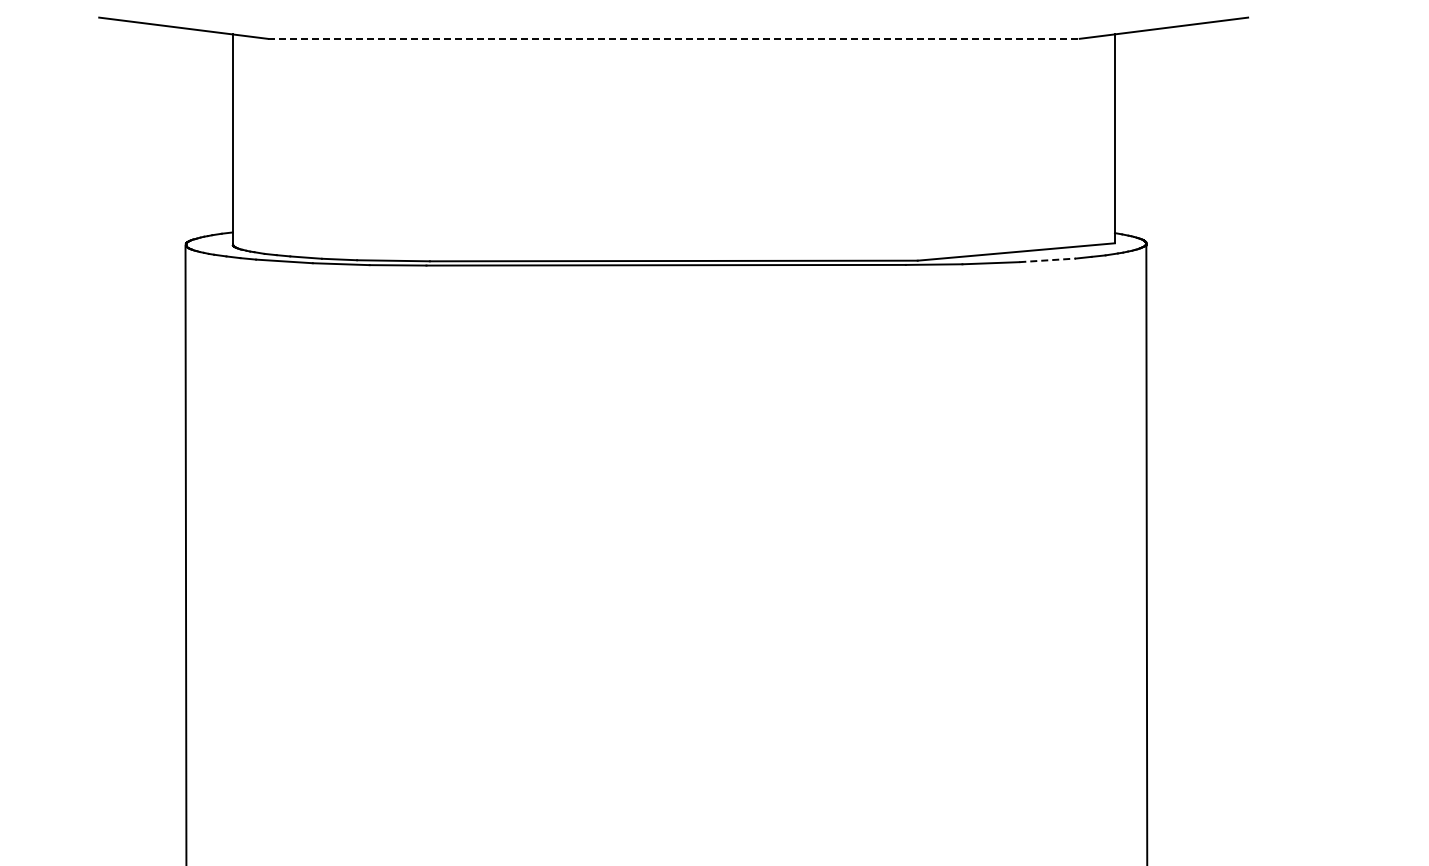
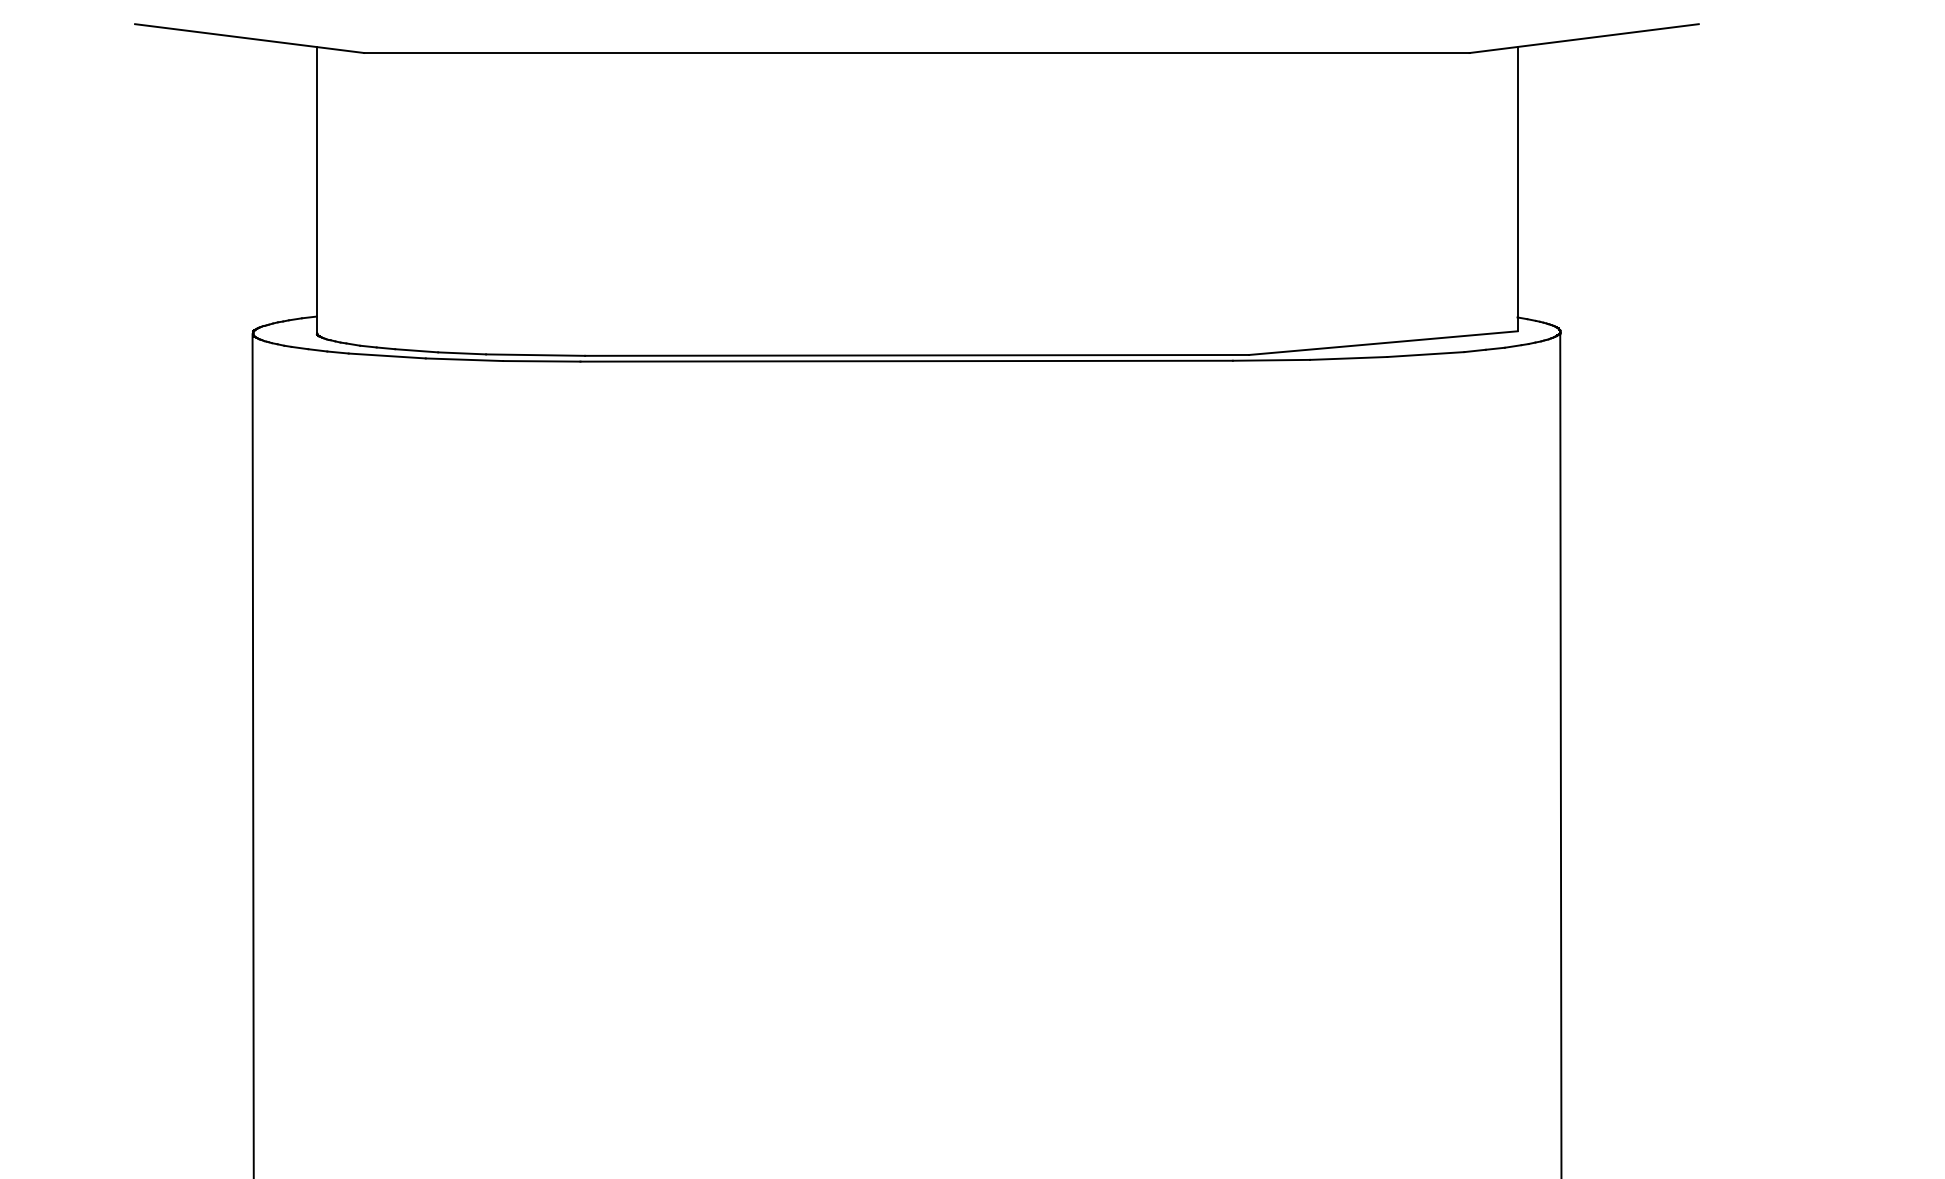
line: (674, 38) -> (918, 52), dashed -> solid
line: (1048, 260) -> (1427, 354), dashed -> solid

